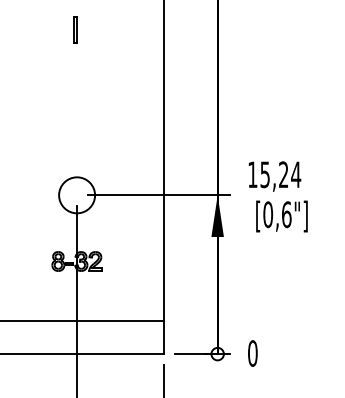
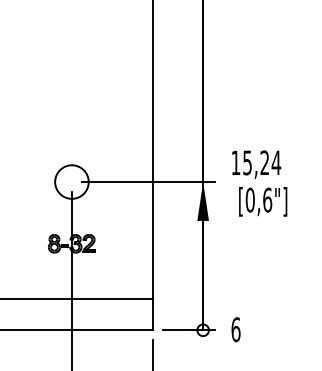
line: (74, 29) -> (69, 27), removed
text: (252, 353) -> (235, 329), 0 -> 6

